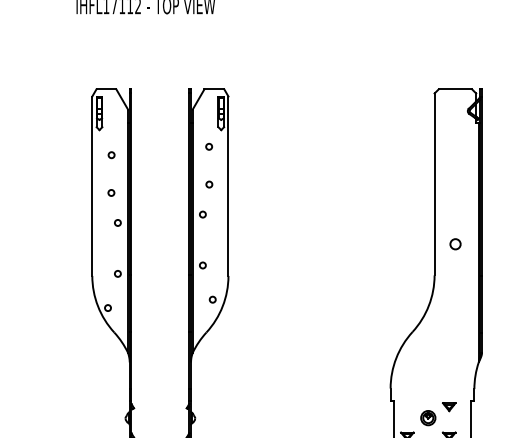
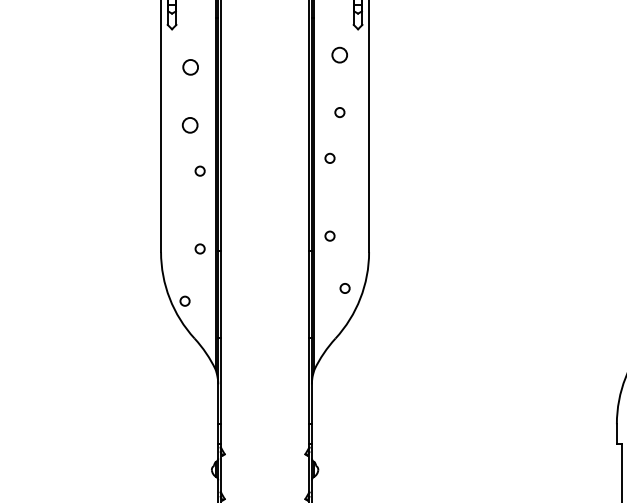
circle: (208, 146) -> (338, 54), size x1.6
circle: (111, 155) -> (190, 68), size x1.6
circle: (111, 192) -> (190, 124), size x1.6

